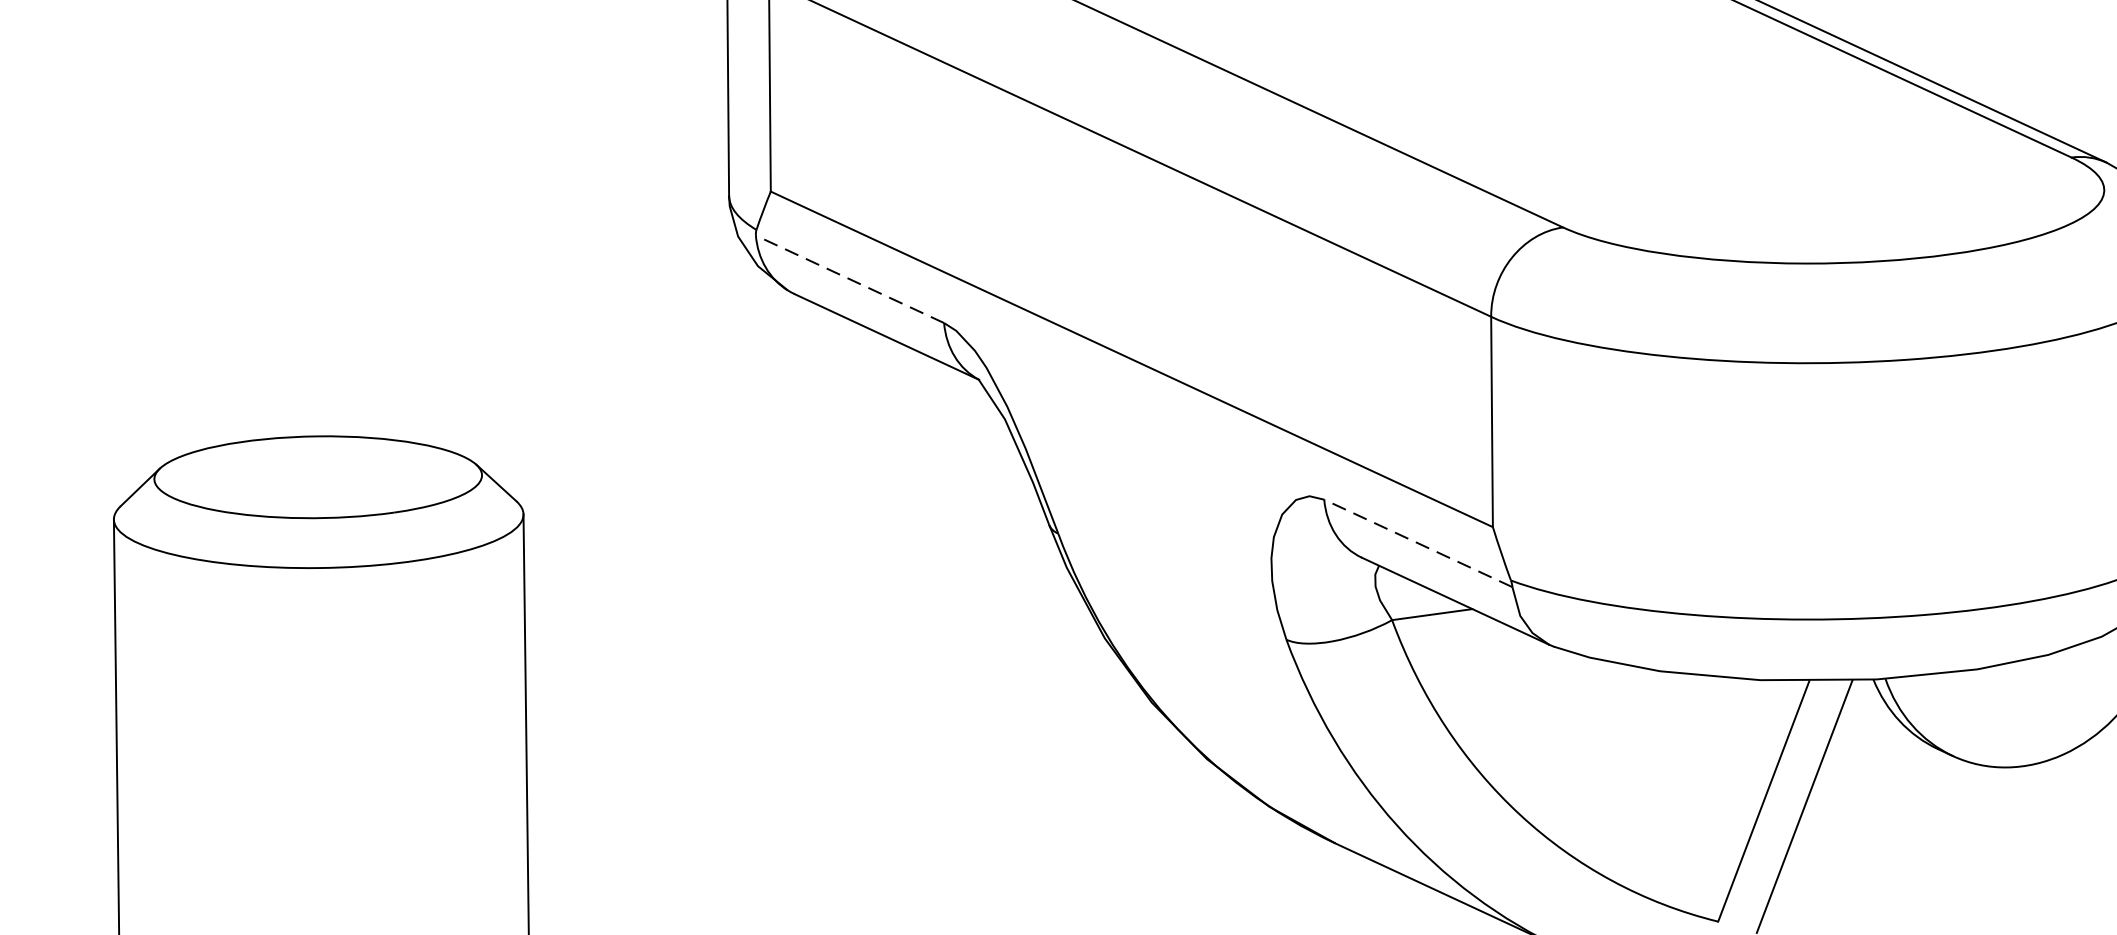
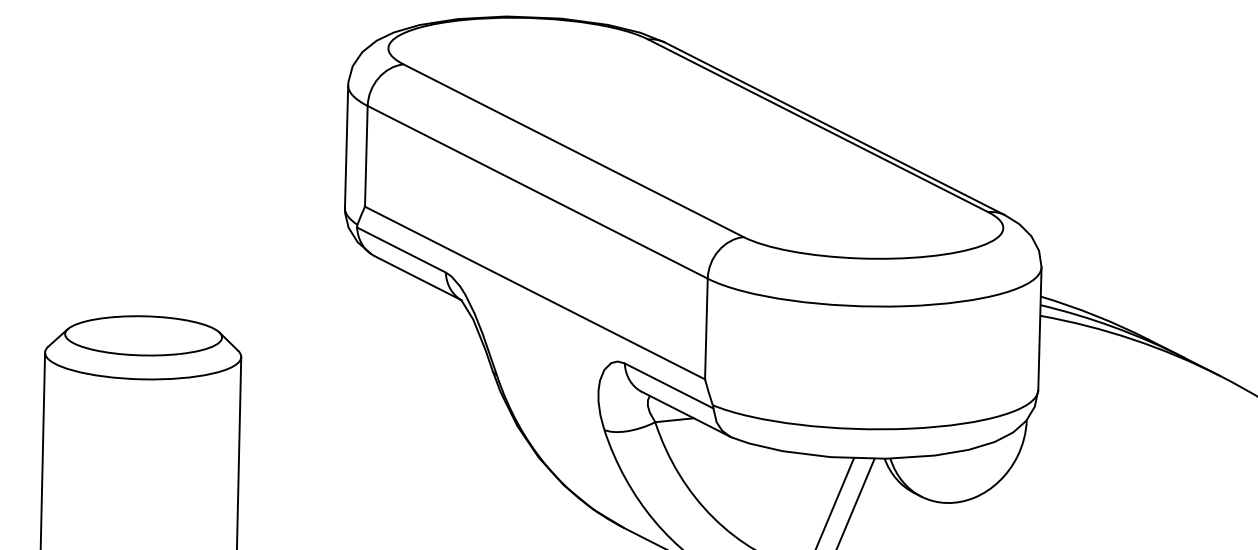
line: (850, 280) -> (401, 250), dashed -> solid
line: (1419, 542) -> (669, 385), dashed -> solid

